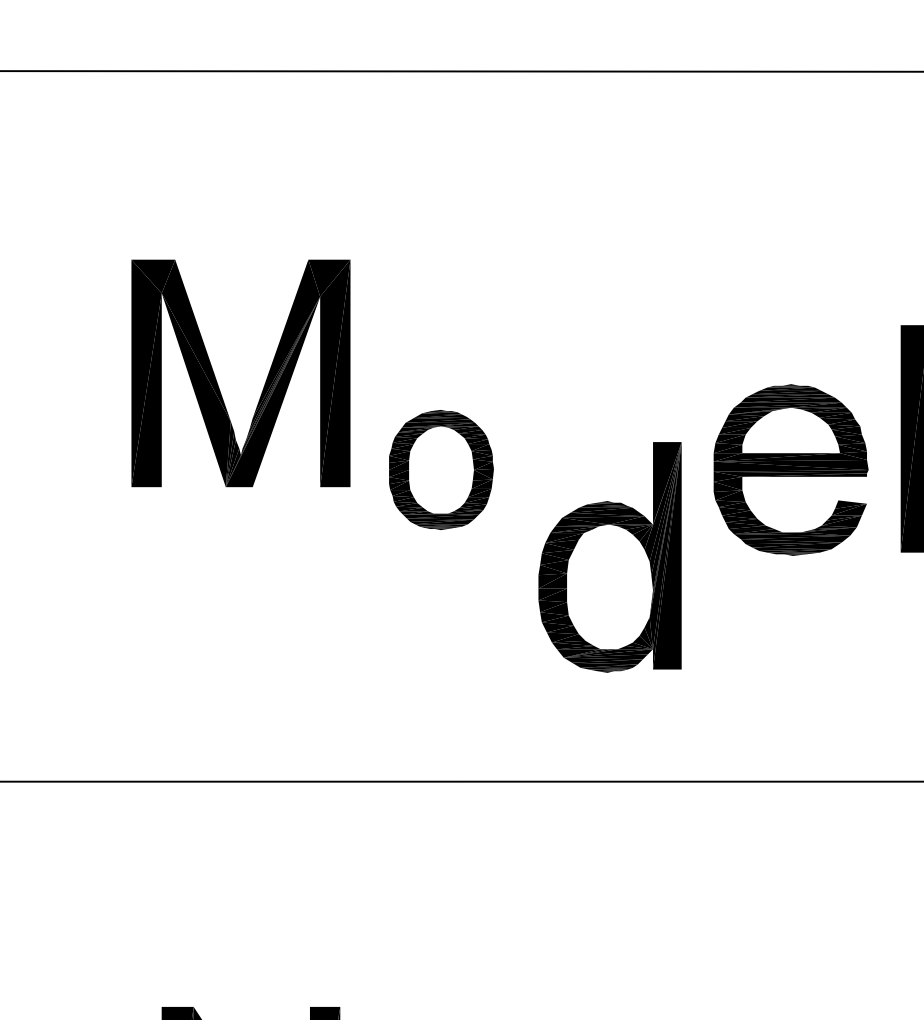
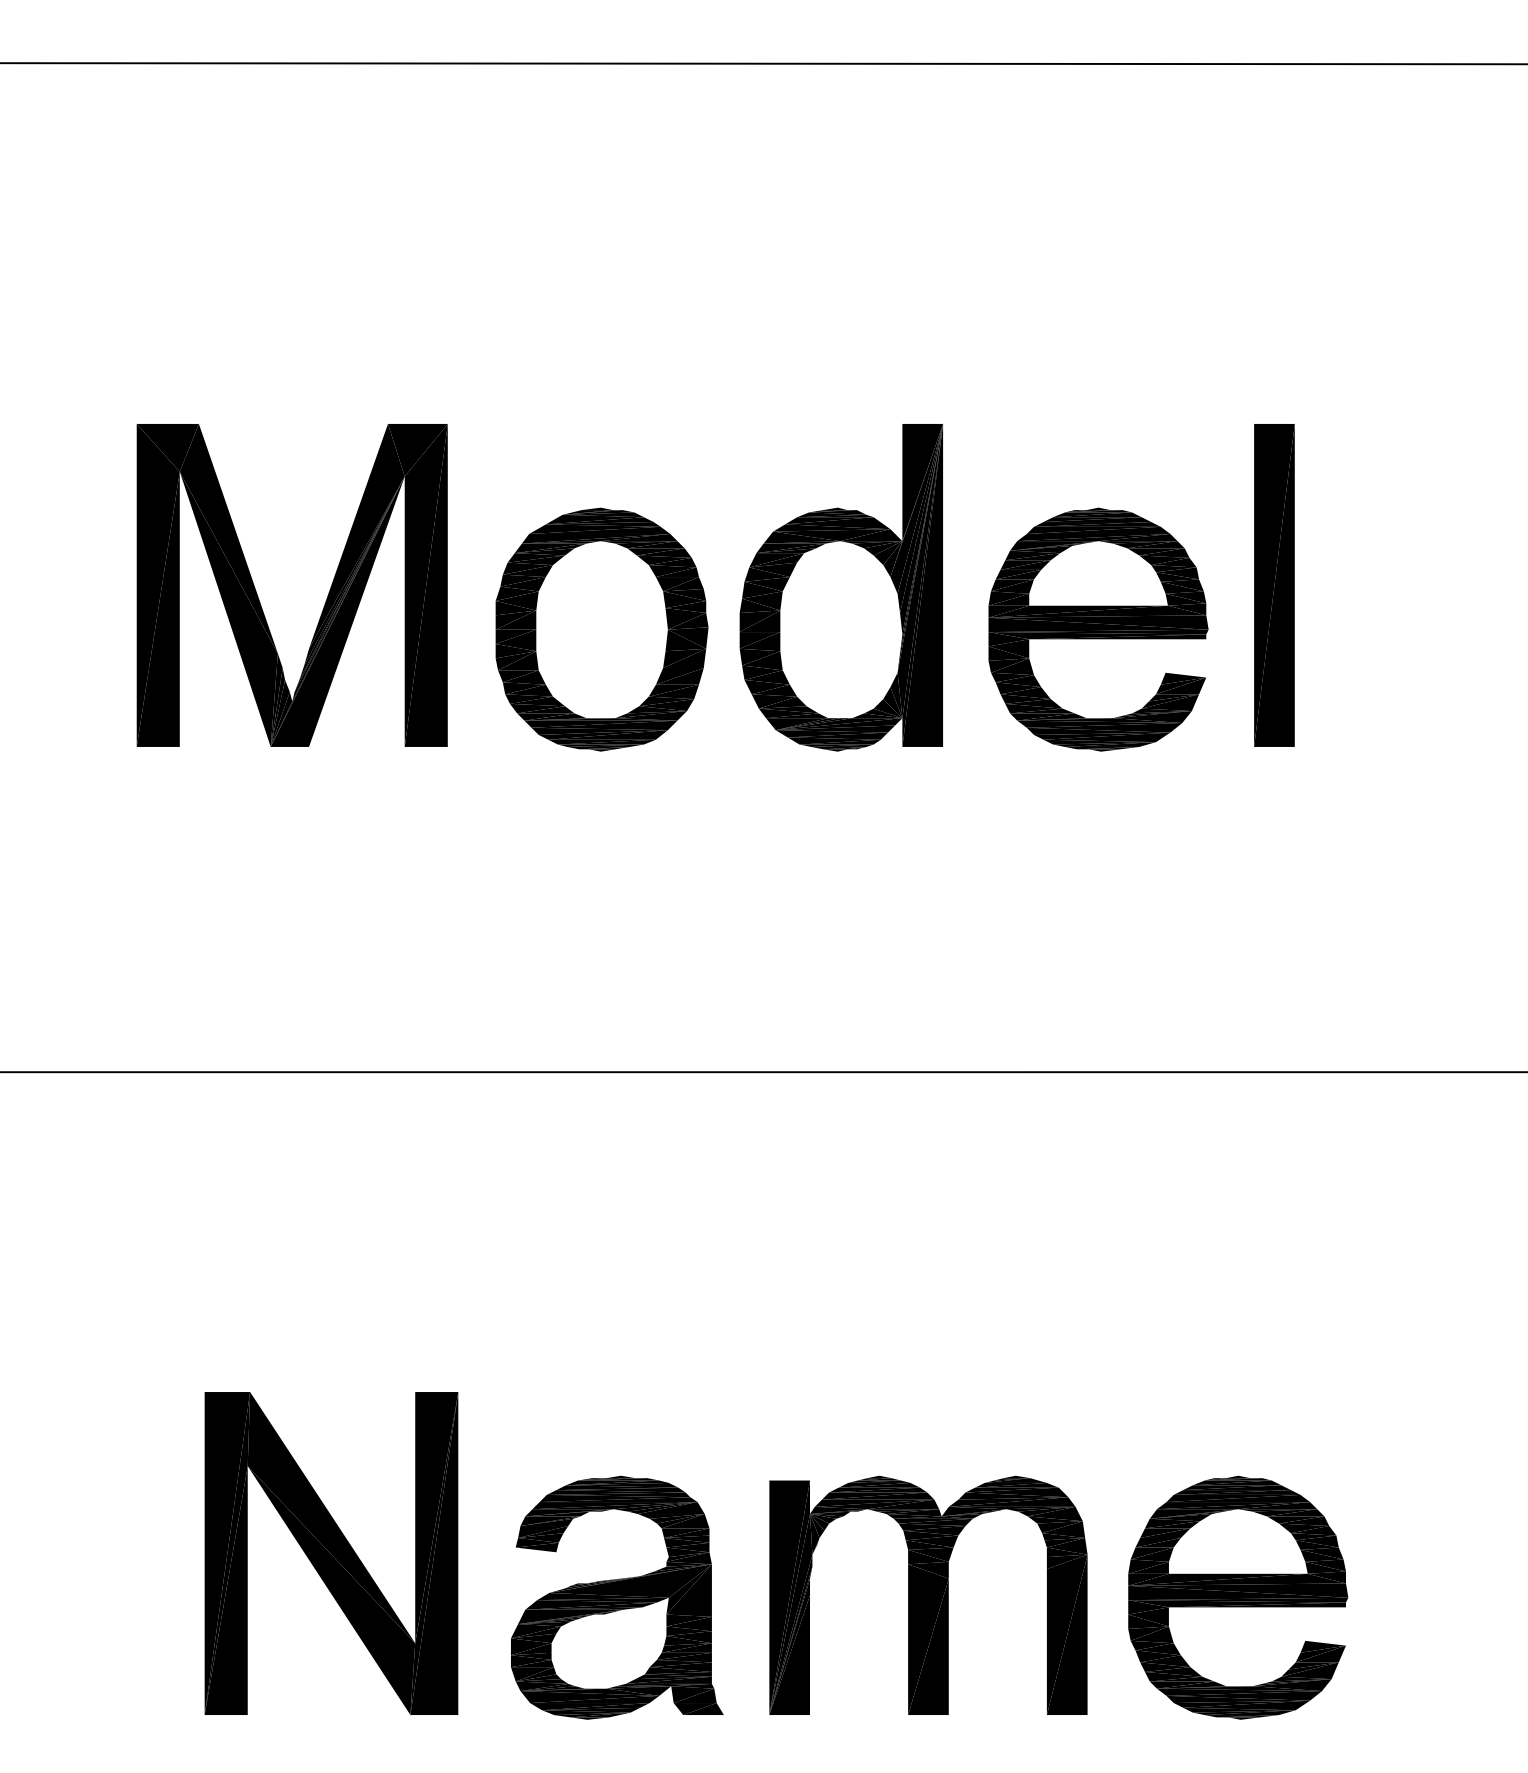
part: (217, 381) -> (258, 596), moved
part: (441, 469) -> (601, 629), size x1.43
part: (610, 557) -> (841, 587), moved

